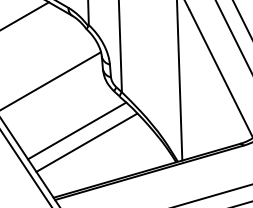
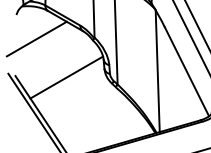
line: (77, 131) -> (86, 111), removed
line: (87, 142) -> (93, 119), removed

